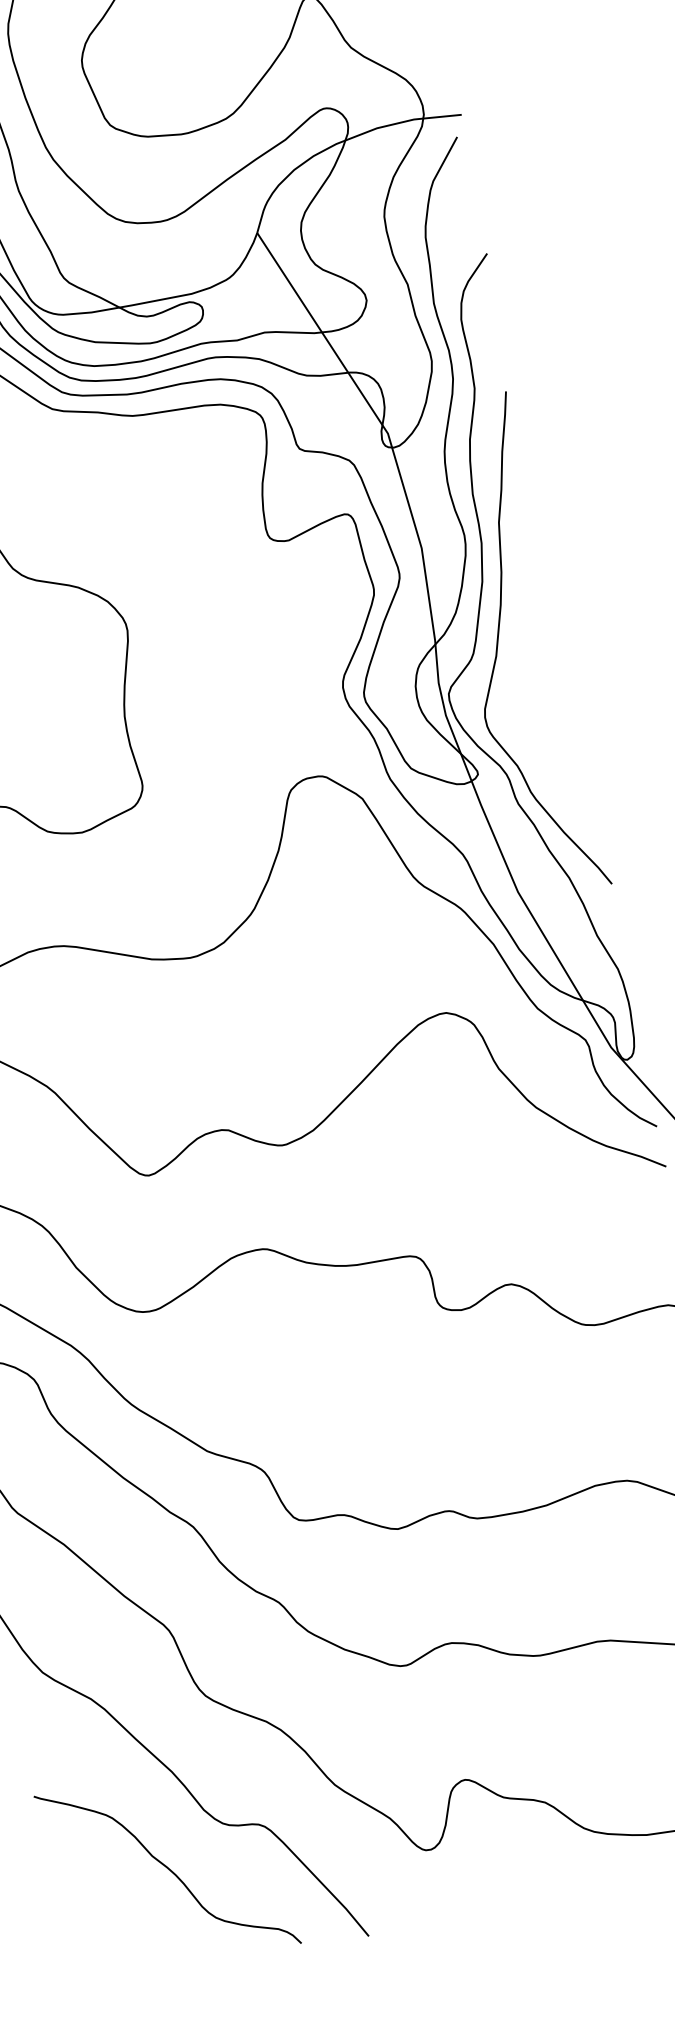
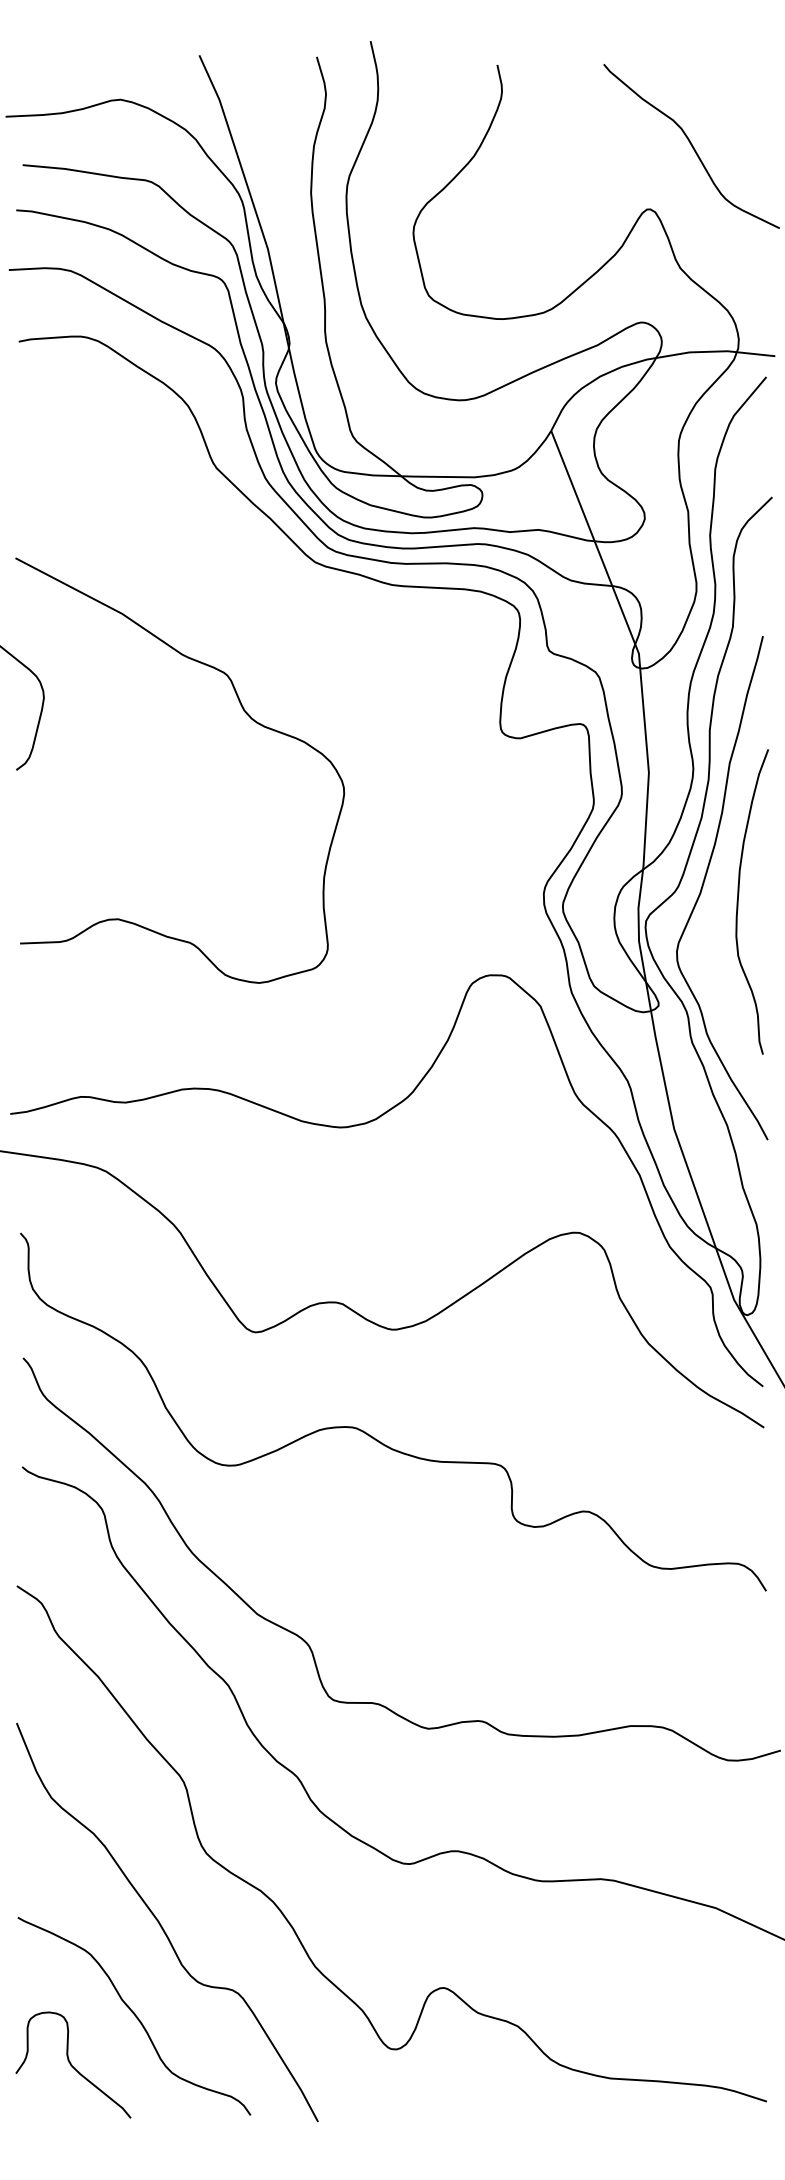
curve: (535, 656) -> (738, 901), added
curve: (116, 1930) -> (72, 2065), added

